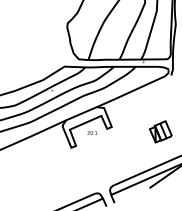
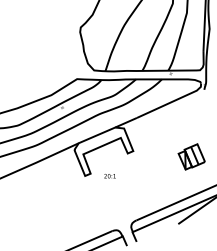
text: (91, 133) -> (109, 176), moved

